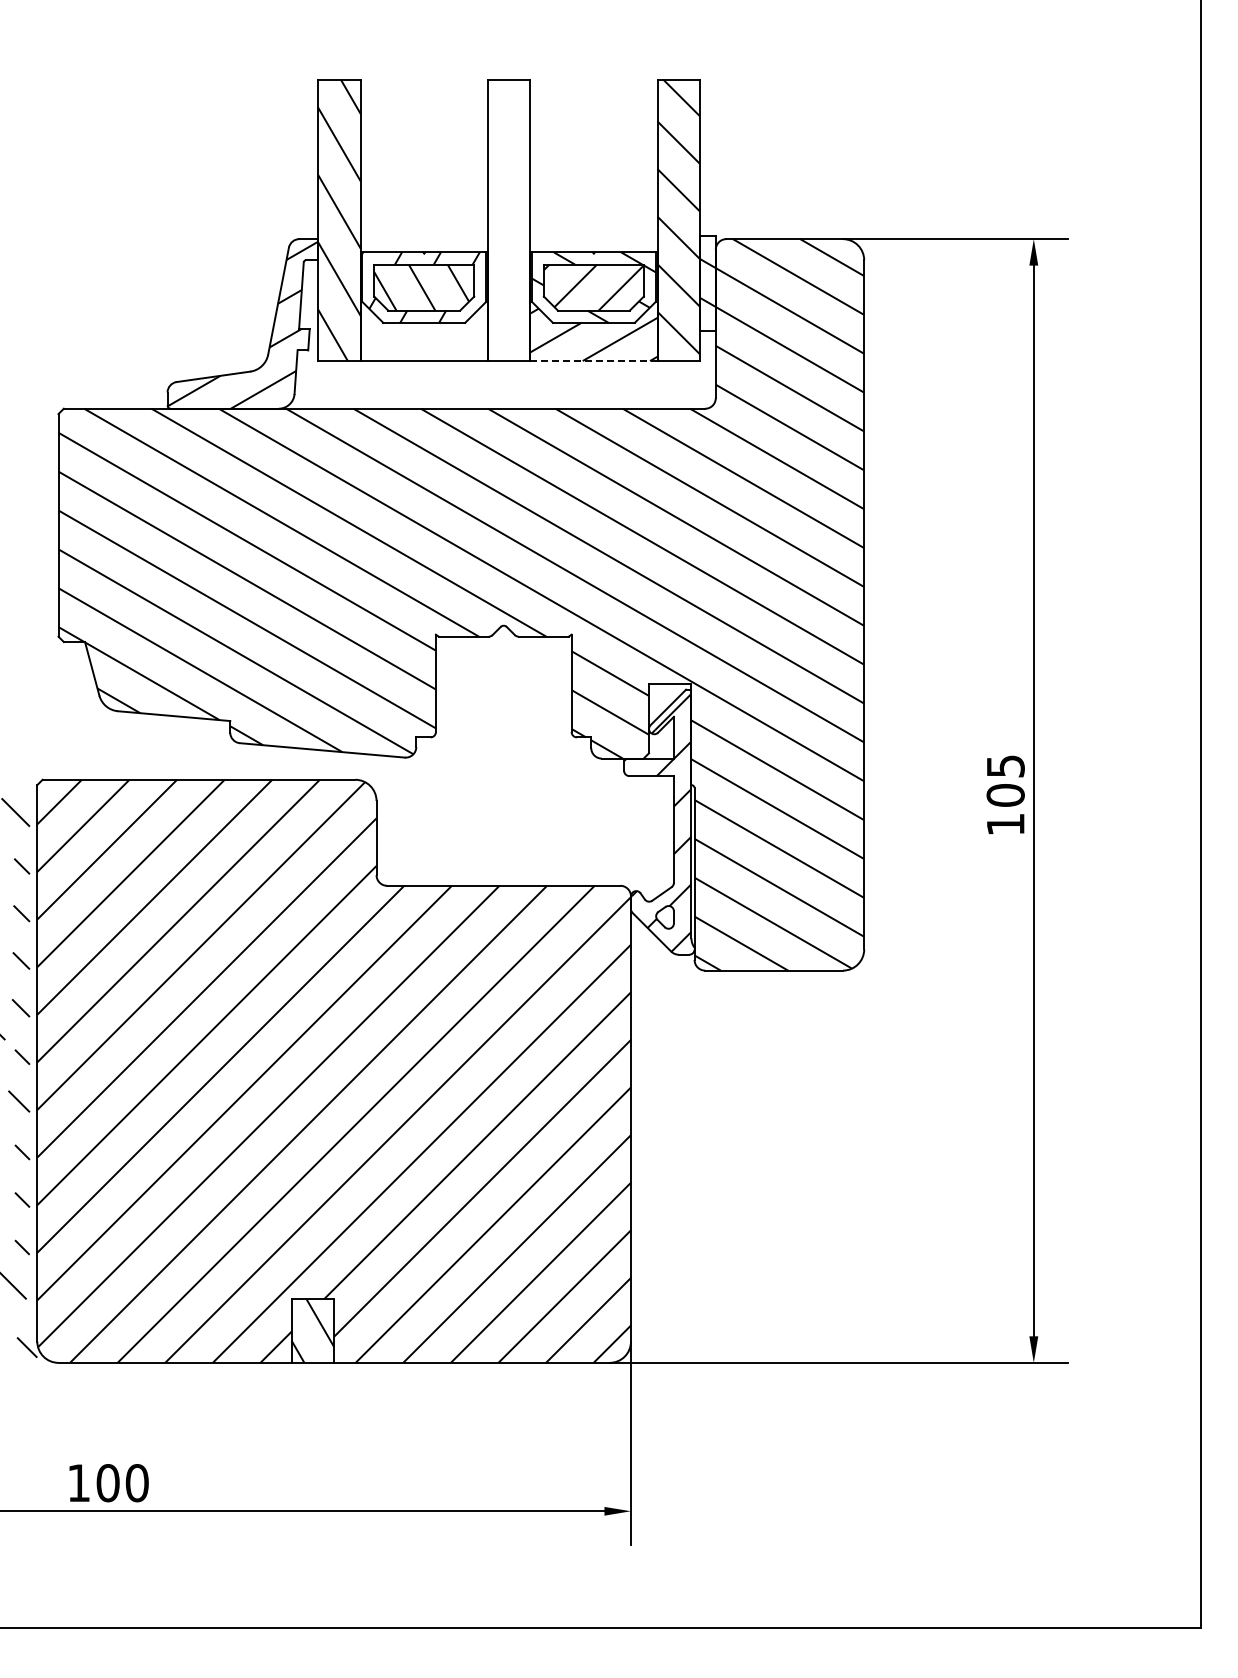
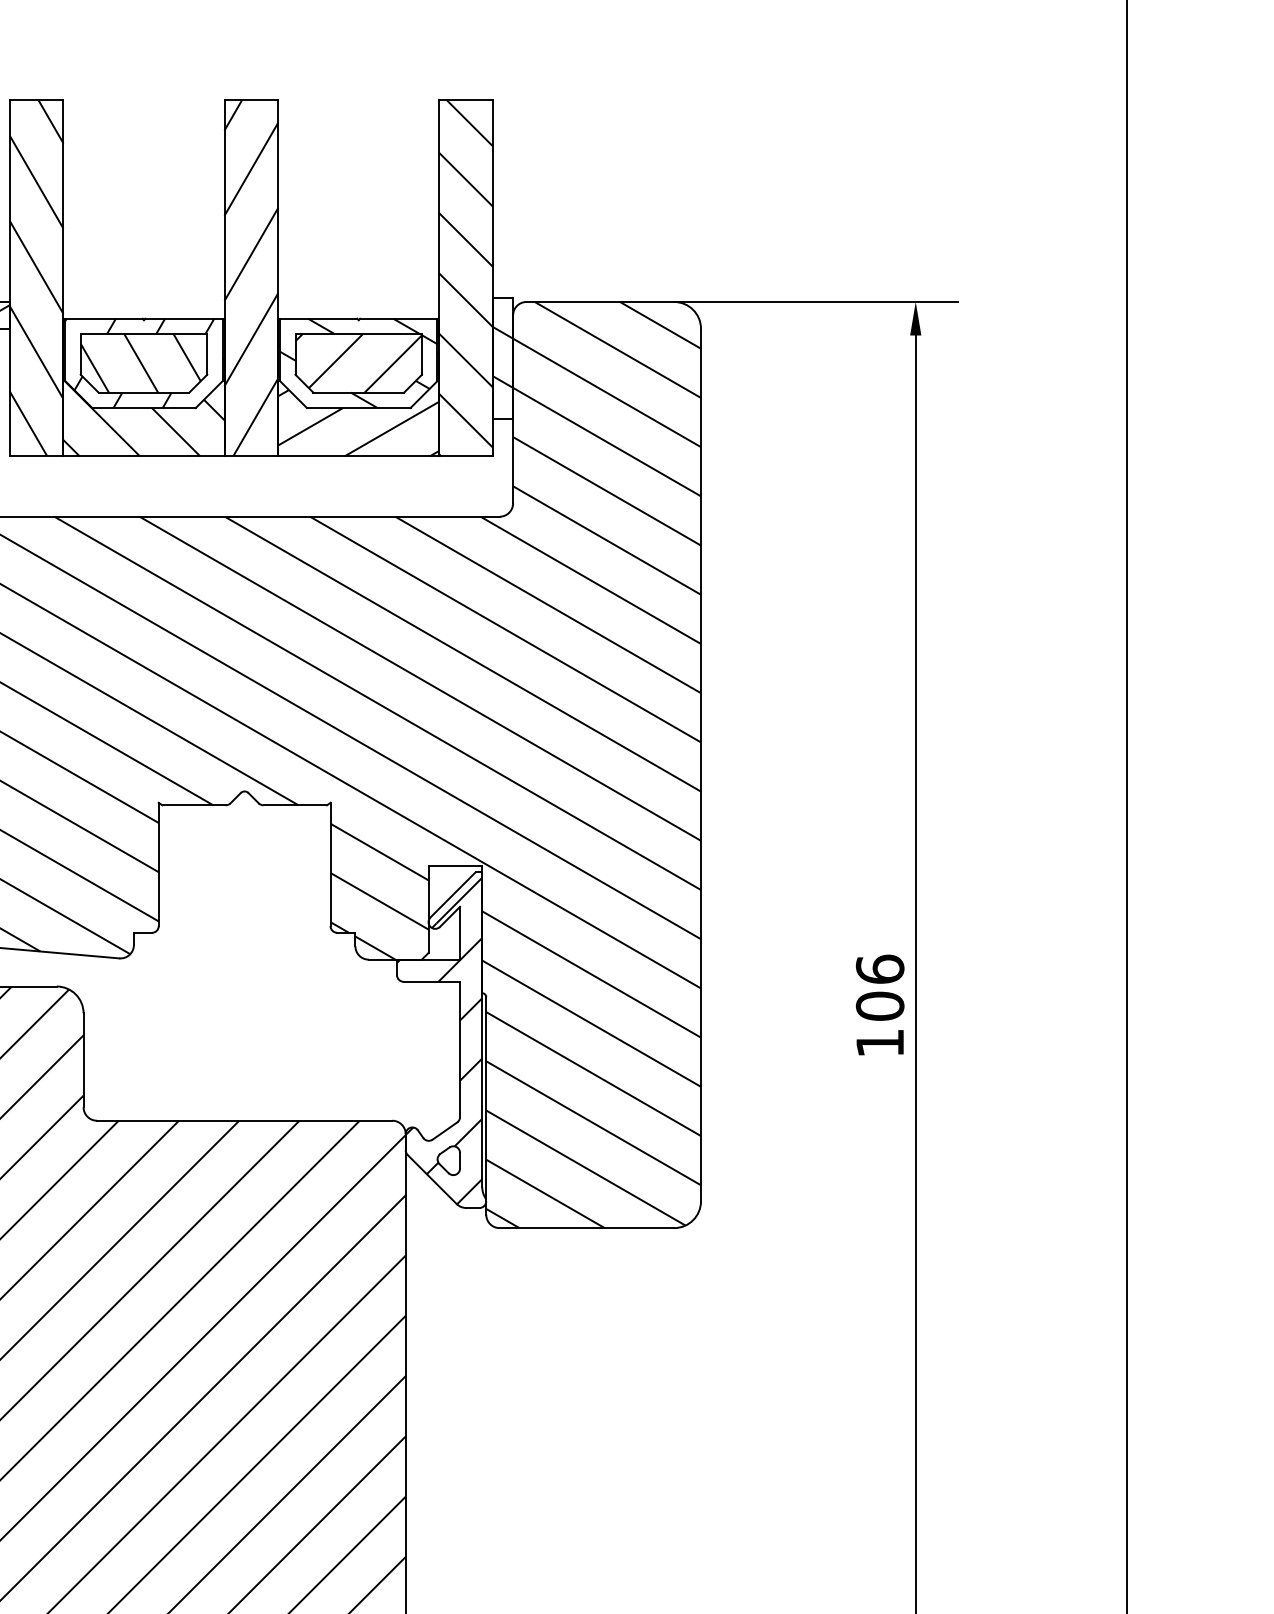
hatch: (508, 220) -> (250, 278), added
hatch: (423, 307) -> (143, 388), added
line: (593, 361) -> (358, 456), dashed -> solid
text: (1005, 765) -> (879, 968), 105 -> 106

